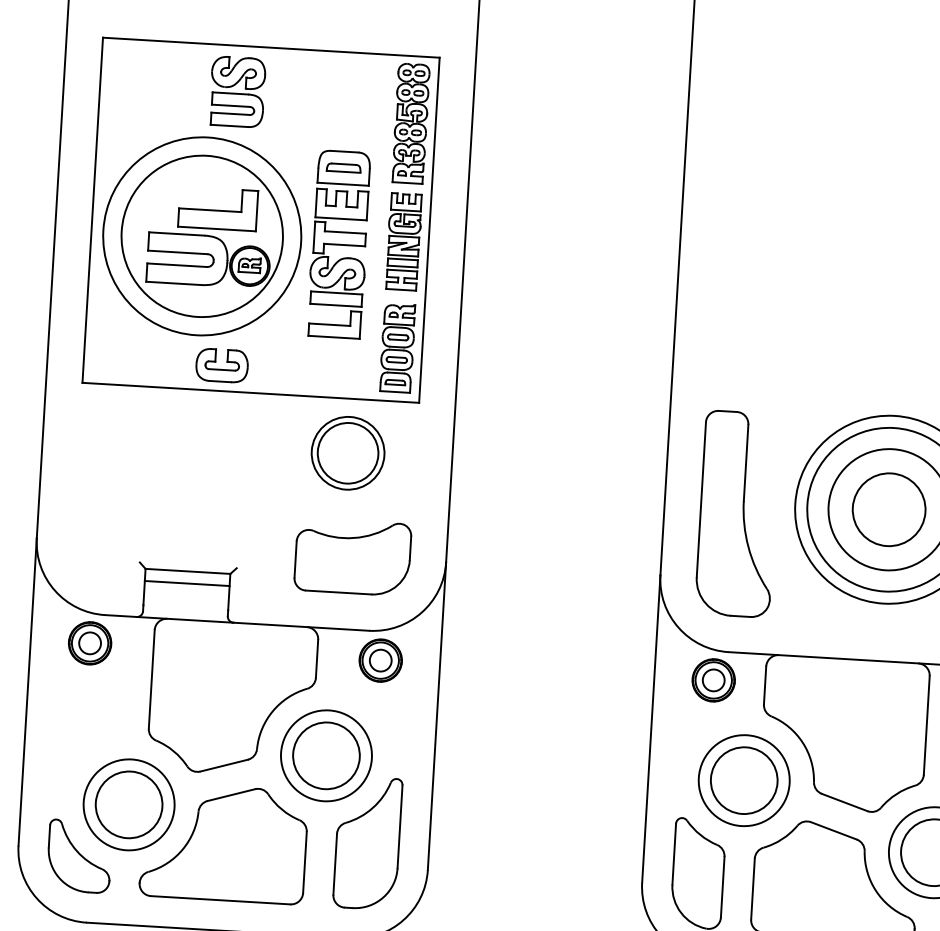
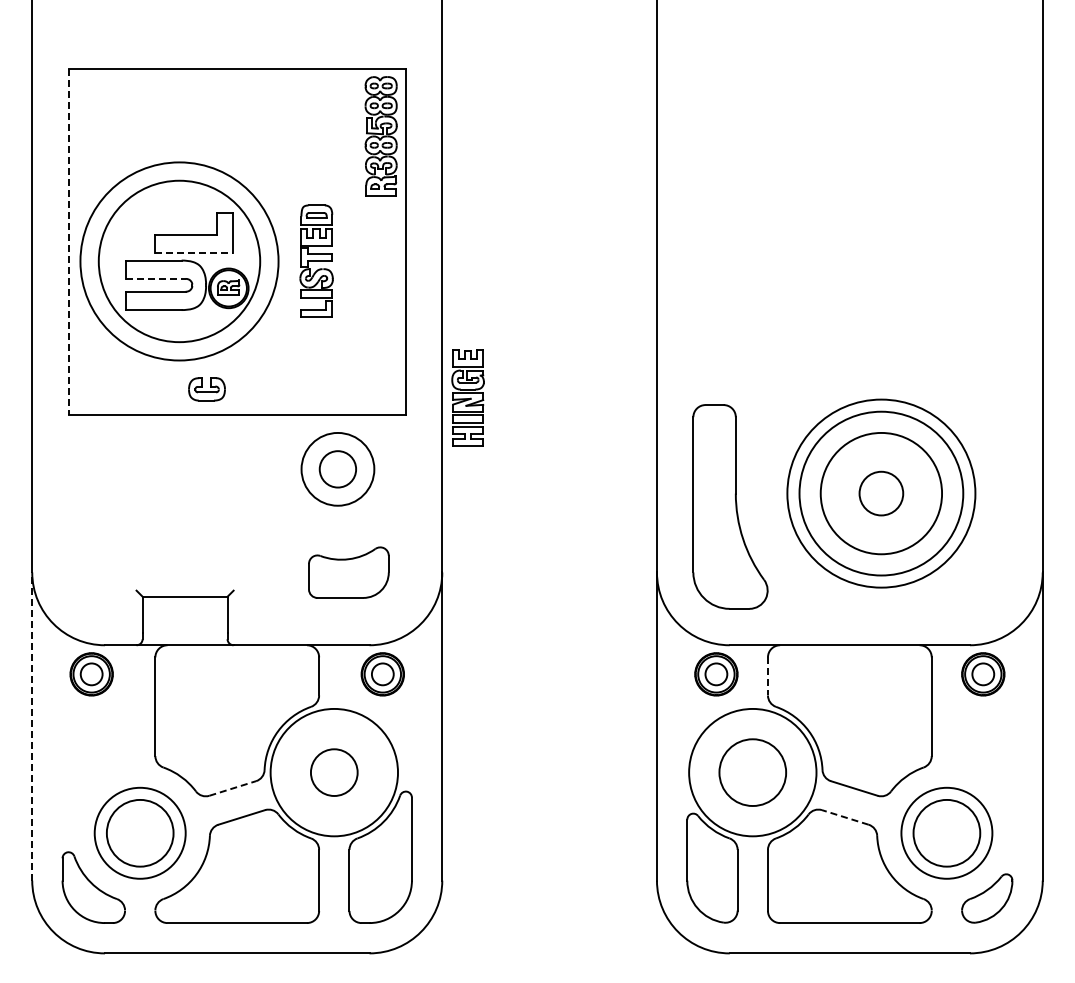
part: (236, 91) -> (205, 114), removed
line: (92, 209) -> (68, 241), solid -> dashed
line: (216, 229) -> (193, 253), solid -> dashed
part: (403, 241) -> (467, 397), moved
part: (339, 243) -> (316, 260), size x0.6
line: (177, 251) -> (155, 278), solid -> dashed
part: (396, 348) -> (380, 361), removed
part: (221, 365) -> (206, 389), size x0.7
circle: (347, 453) -> (337, 469), size x0.6
circle: (889, 509) -> (881, 493), size x0.6
part: (352, 556) -> (348, 572), size x0.7
line: (186, 583) -> (184, 608), removed
line: (764, 685) -> (767, 676), solid -> dashed
line: (27, 691) -> (32, 726), solid -> dashed
circle: (325, 755) -> (333, 772), size x0.7
circle: (325, 755) -> (333, 772), size x1.4
line: (224, 765) -> (233, 788), solid -> dashed
circle: (743, 780) -> (752, 772), size x1.4
line: (833, 830) -> (844, 817), solid -> dashed

